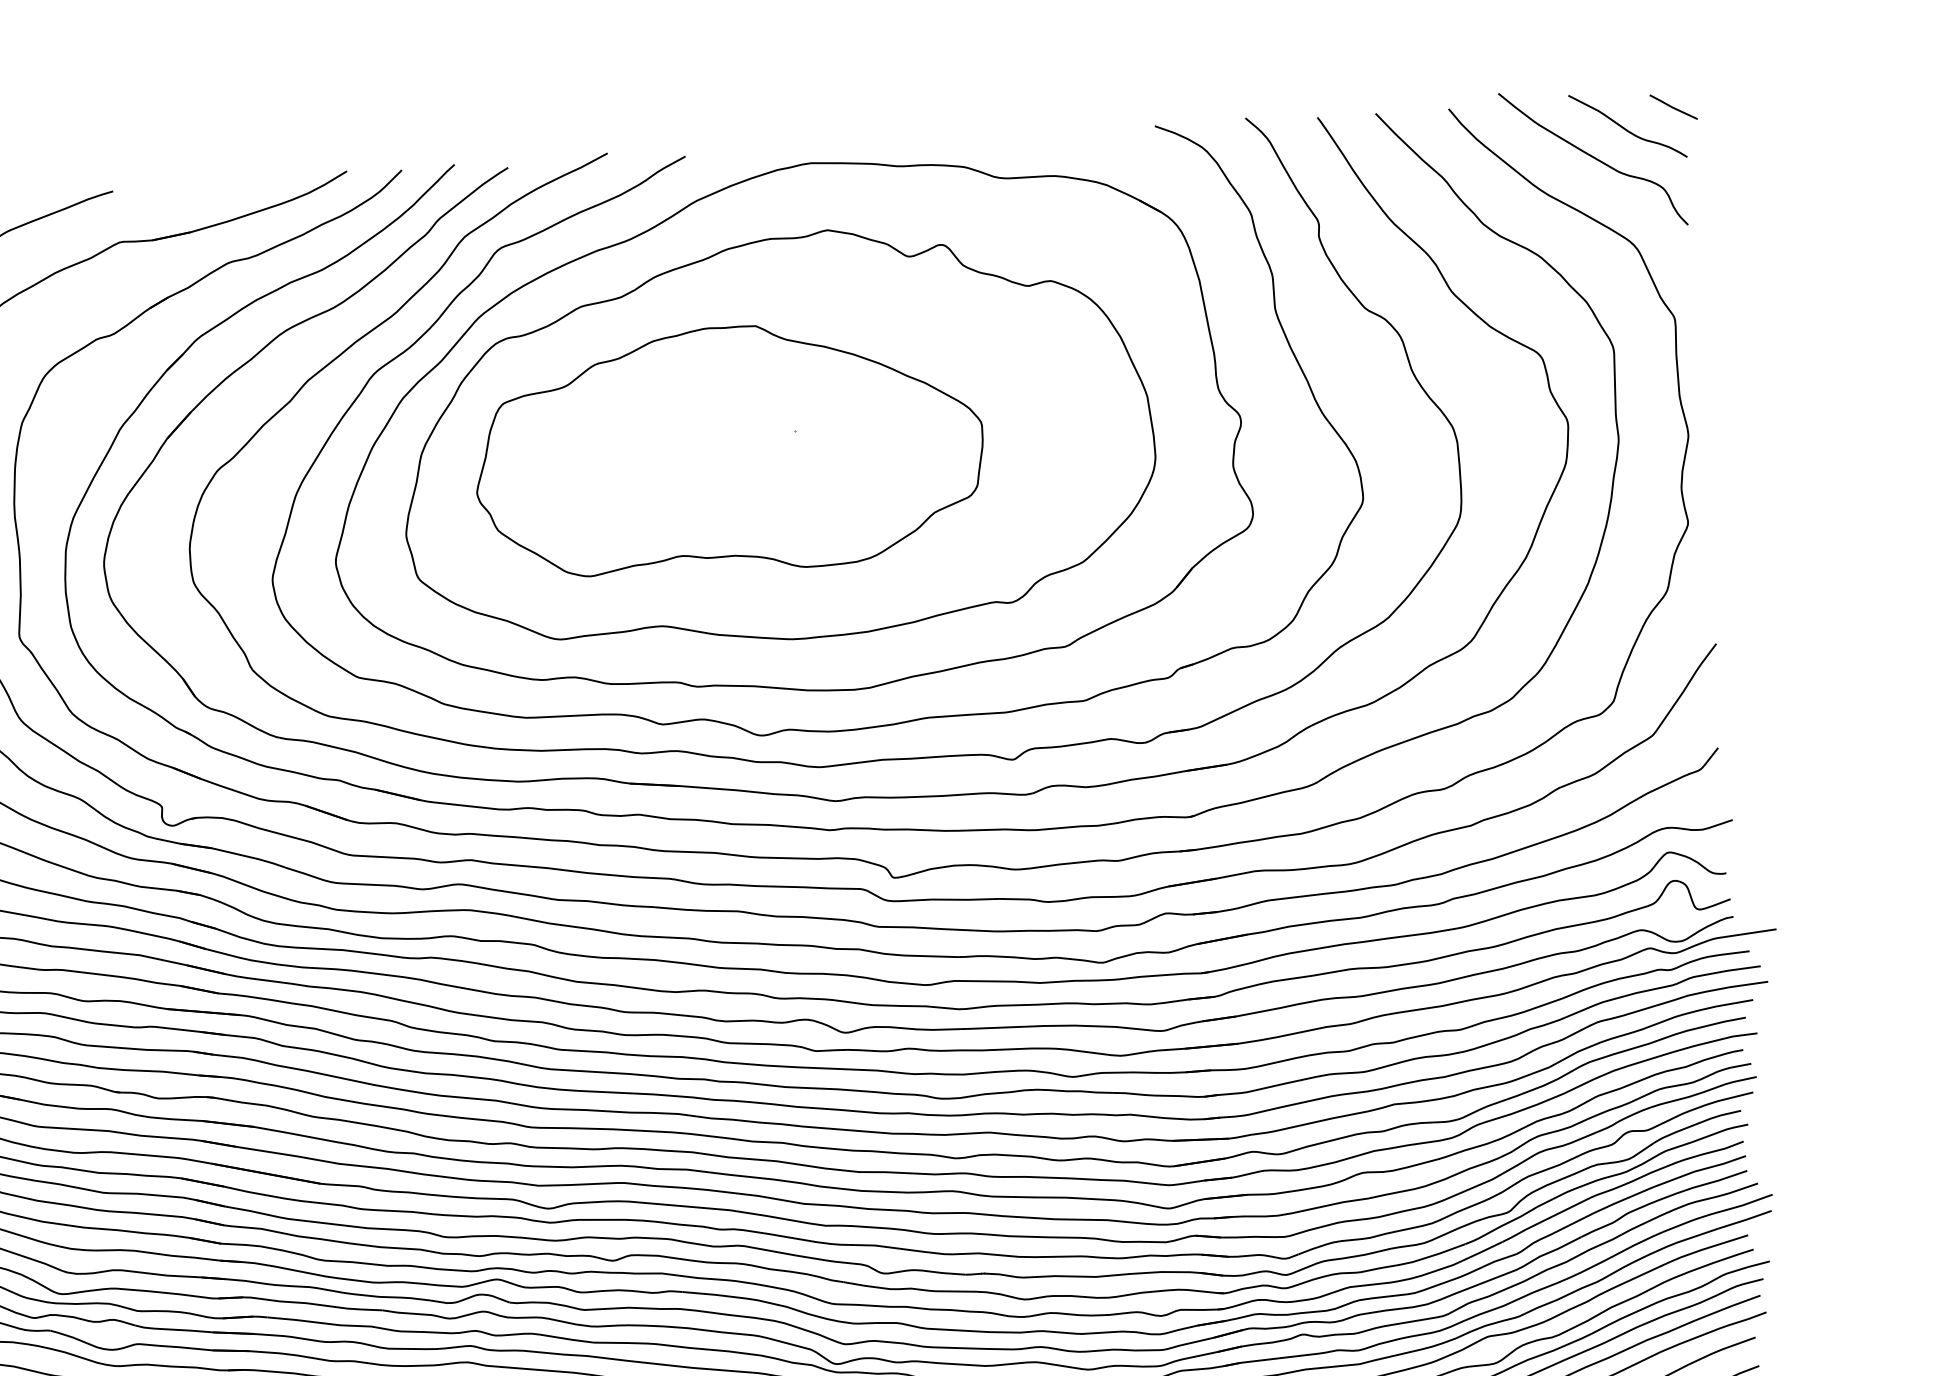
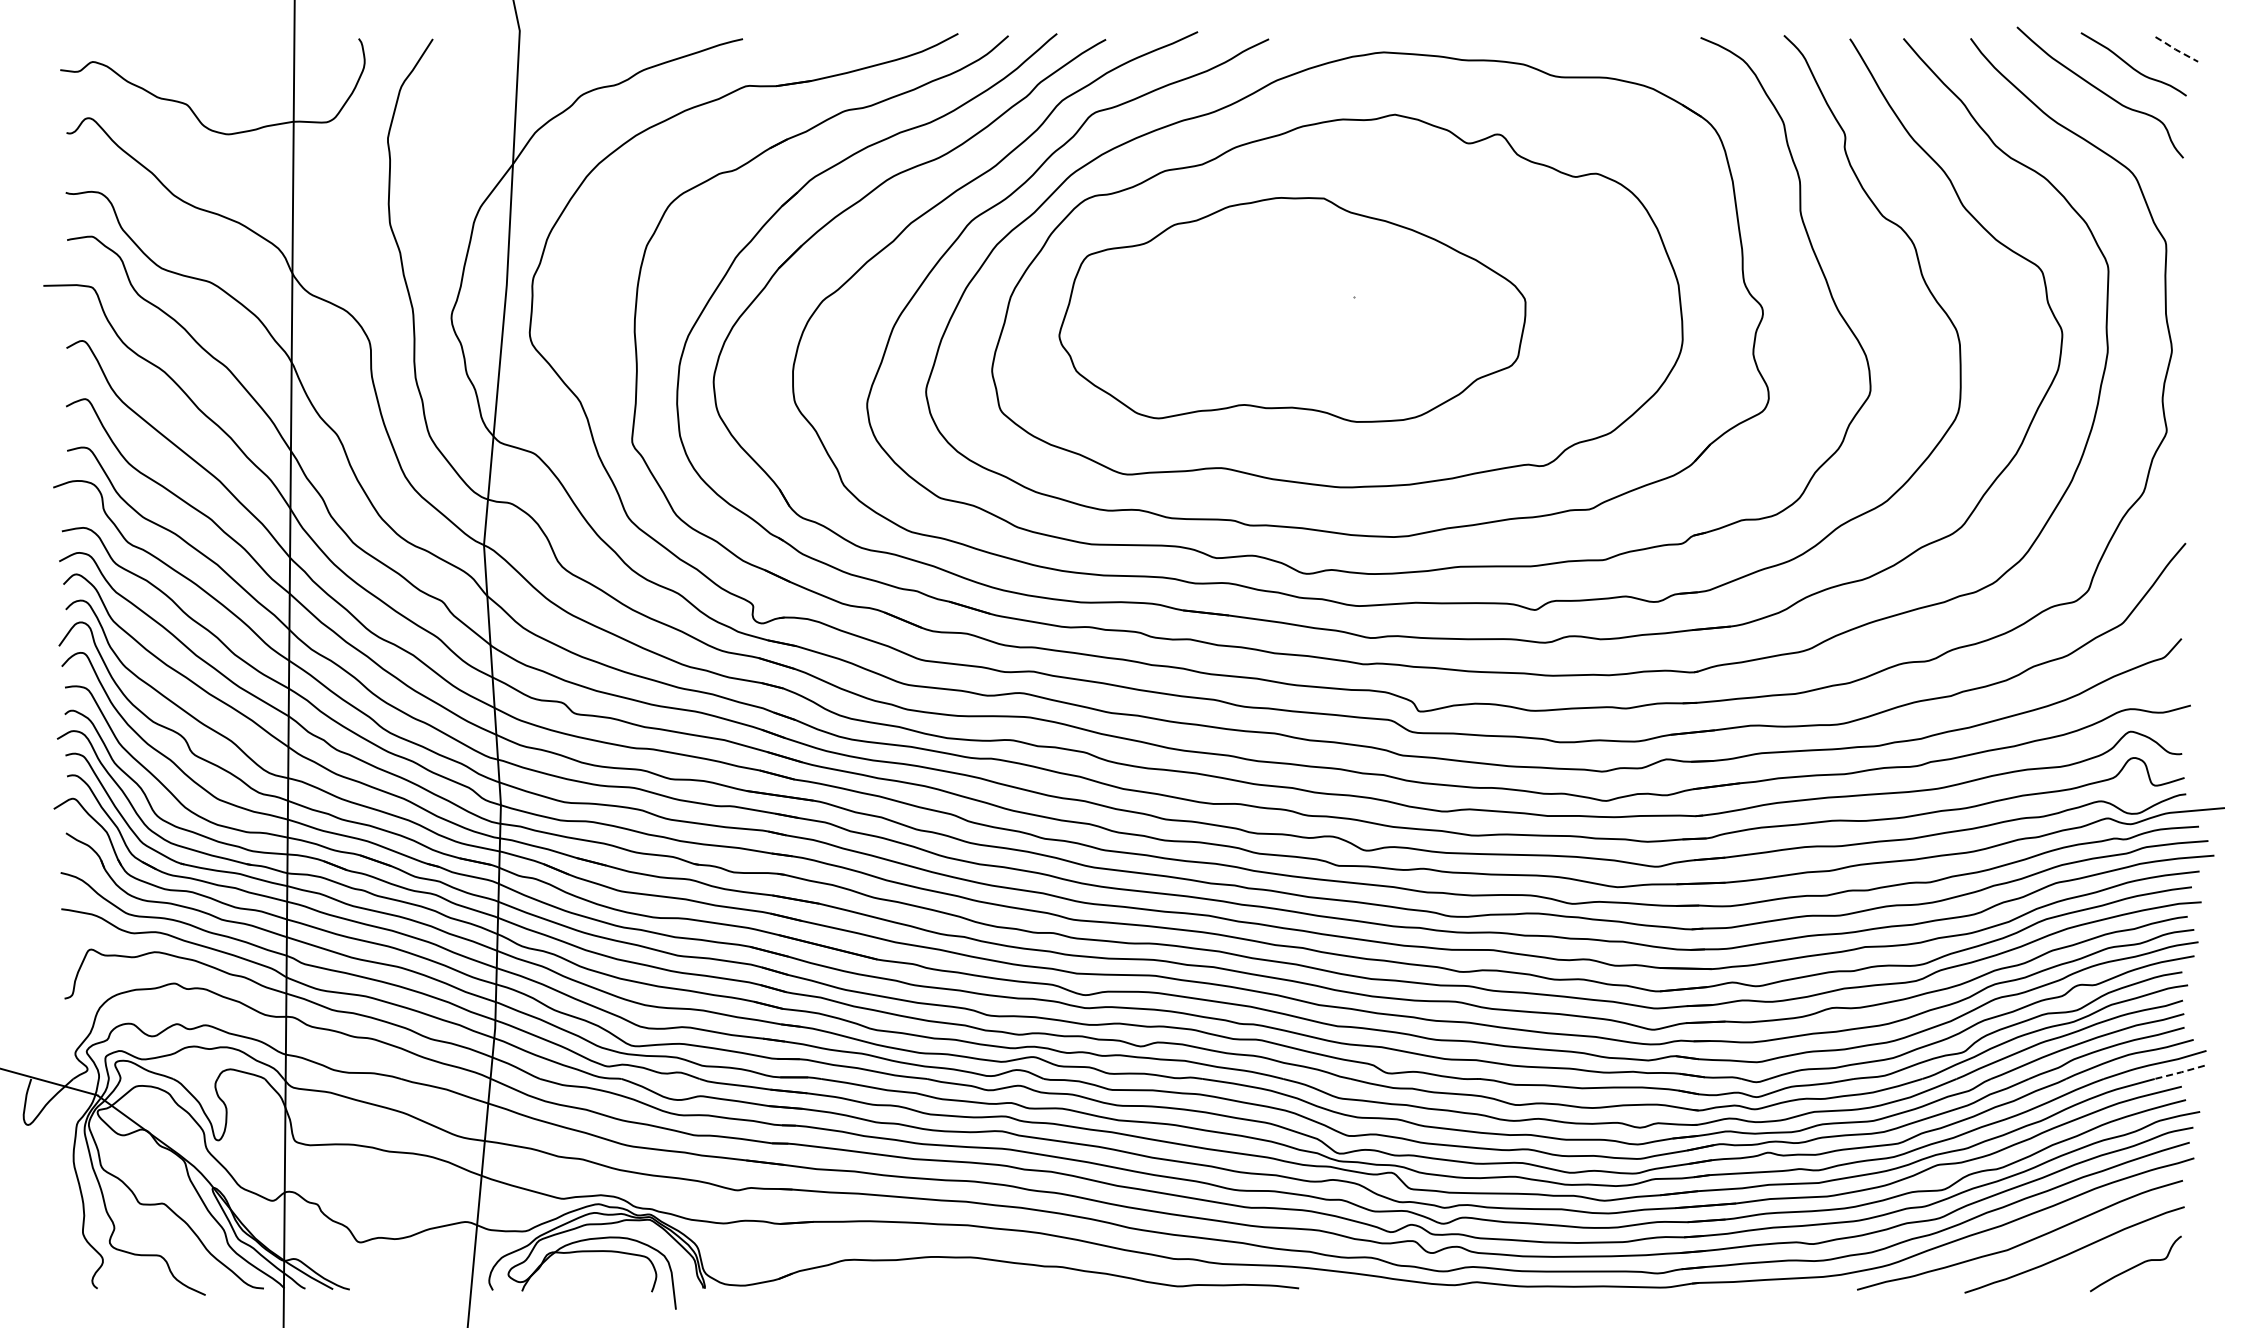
line: (1672, 107) -> (2175, 49), solid -> dashed
line: (1745, 1219) -> (2180, 1072), solid -> dashed

